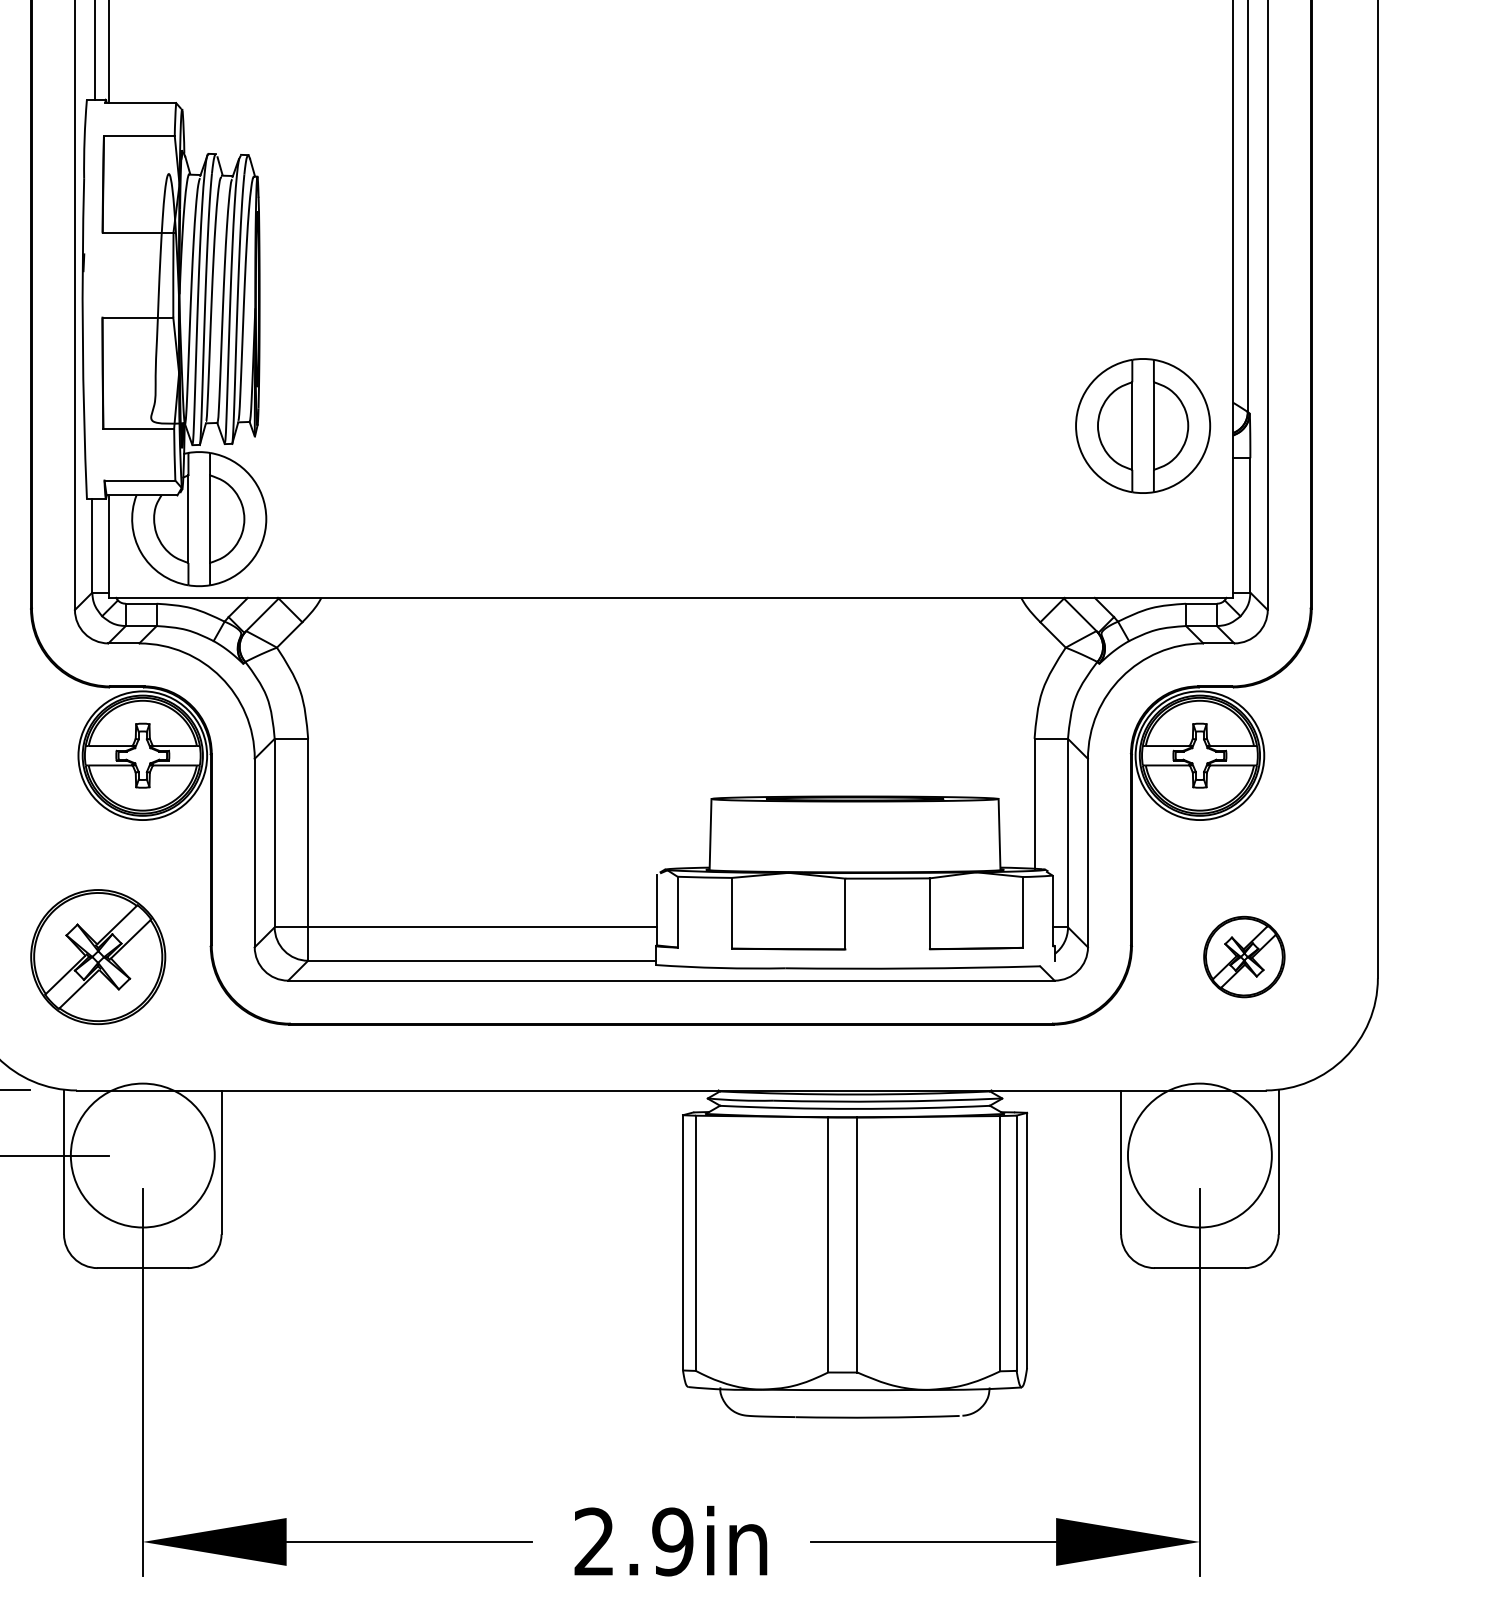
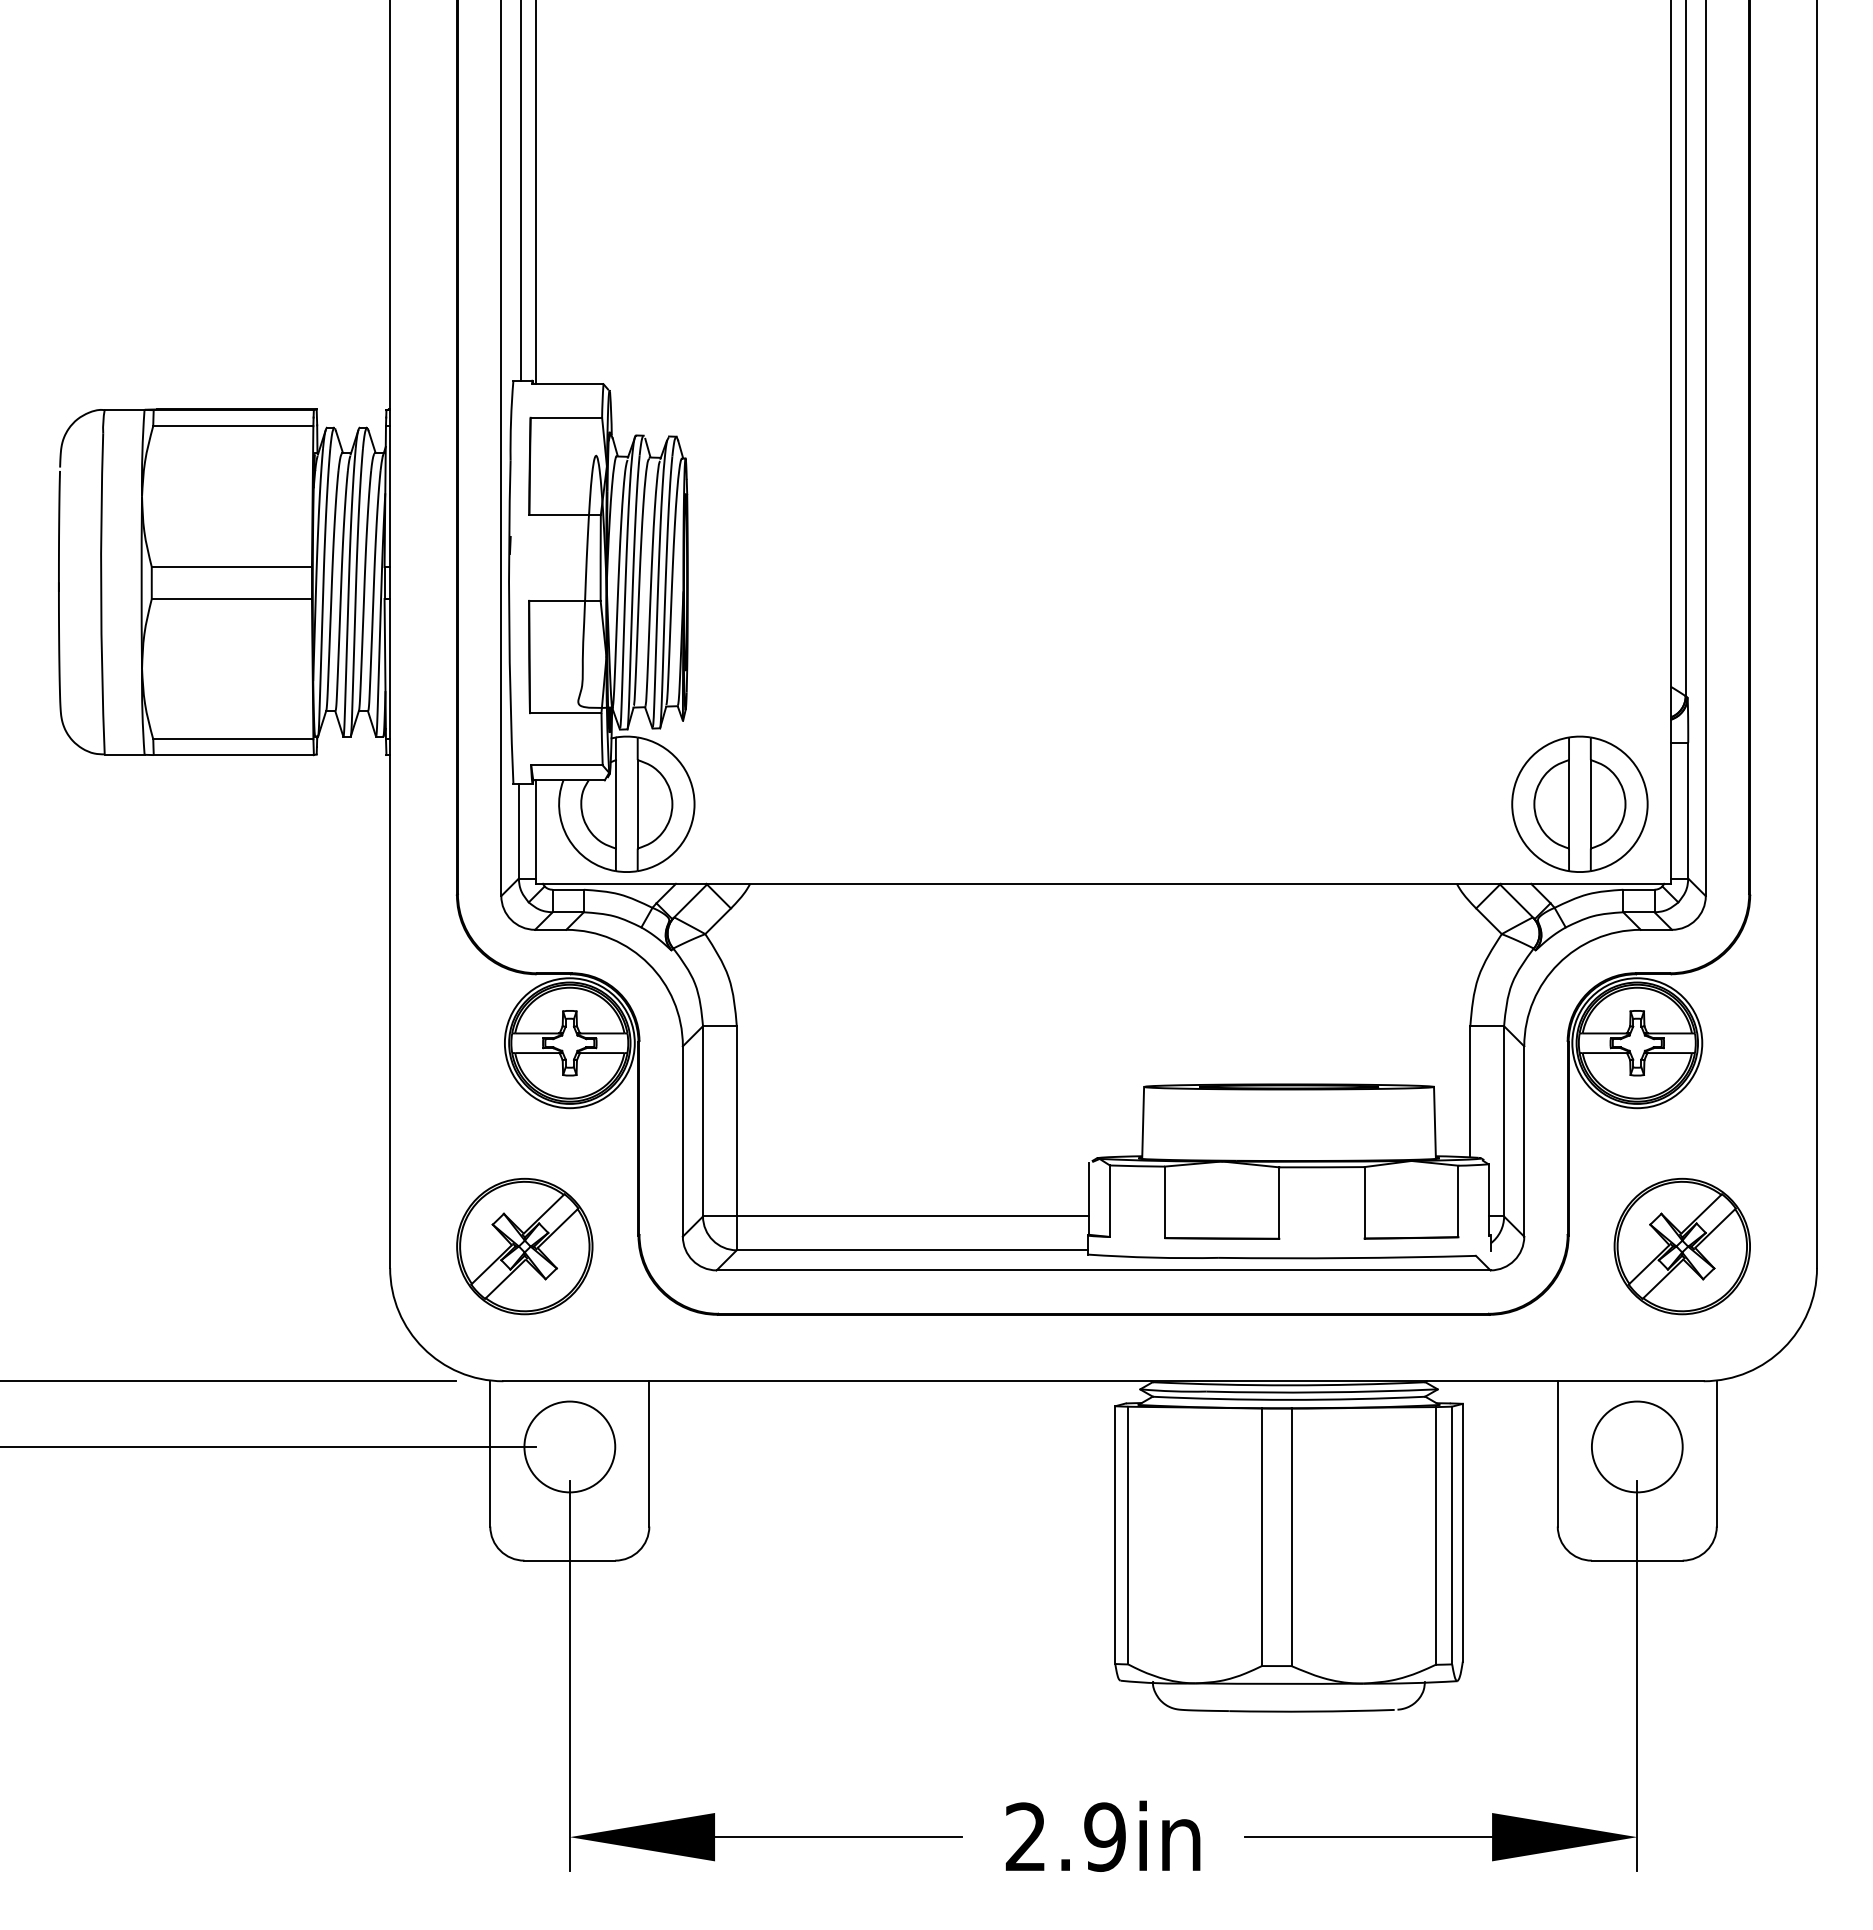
part: (1142, 425) -> (1579, 803), moved
part: (1243, 957) -> (1681, 1246), size x1.67
circle: (142, 1155) -> (569, 1446), size x0.62
circle: (1199, 1155) -> (1636, 1446), size x0.62

